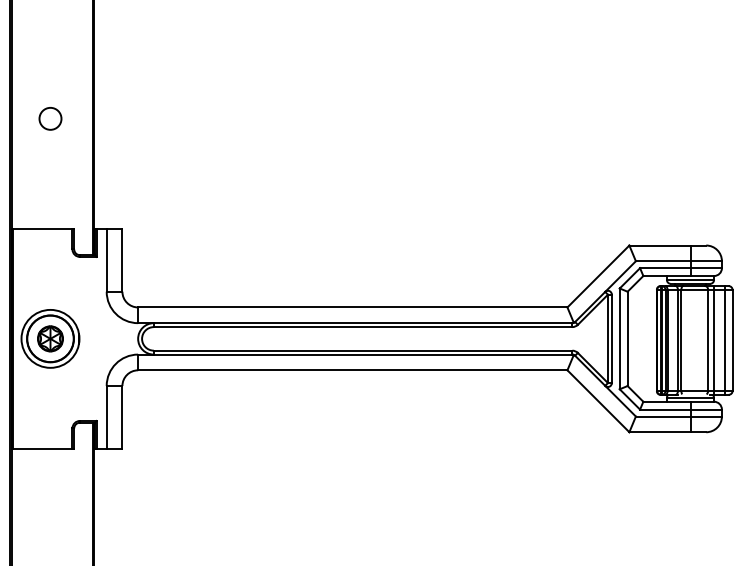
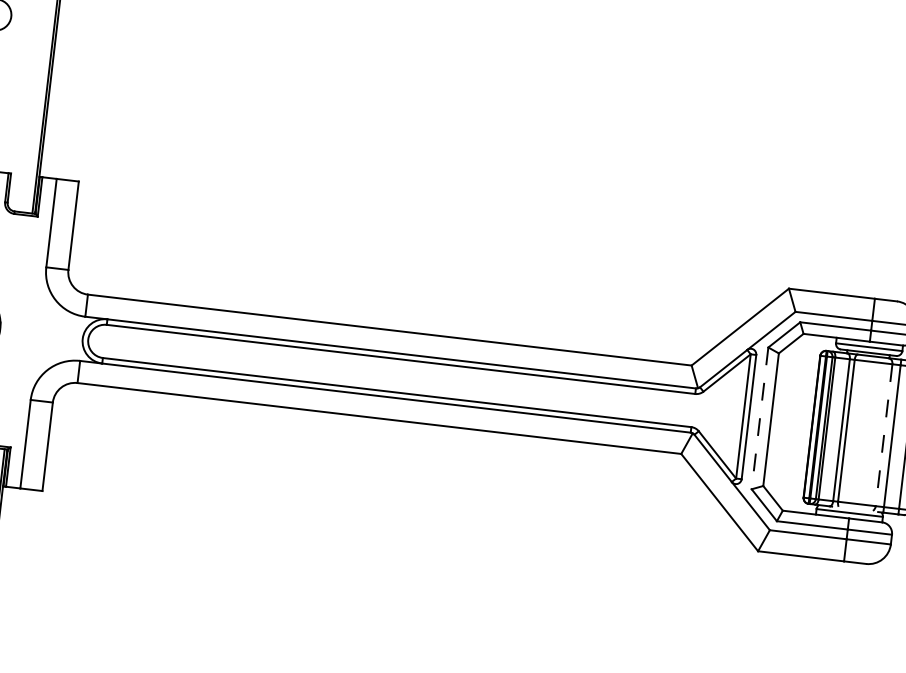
line: (619, 339) -> (759, 419), solid -> dashed
line: (708, 340) -> (884, 435), solid -> dashed

